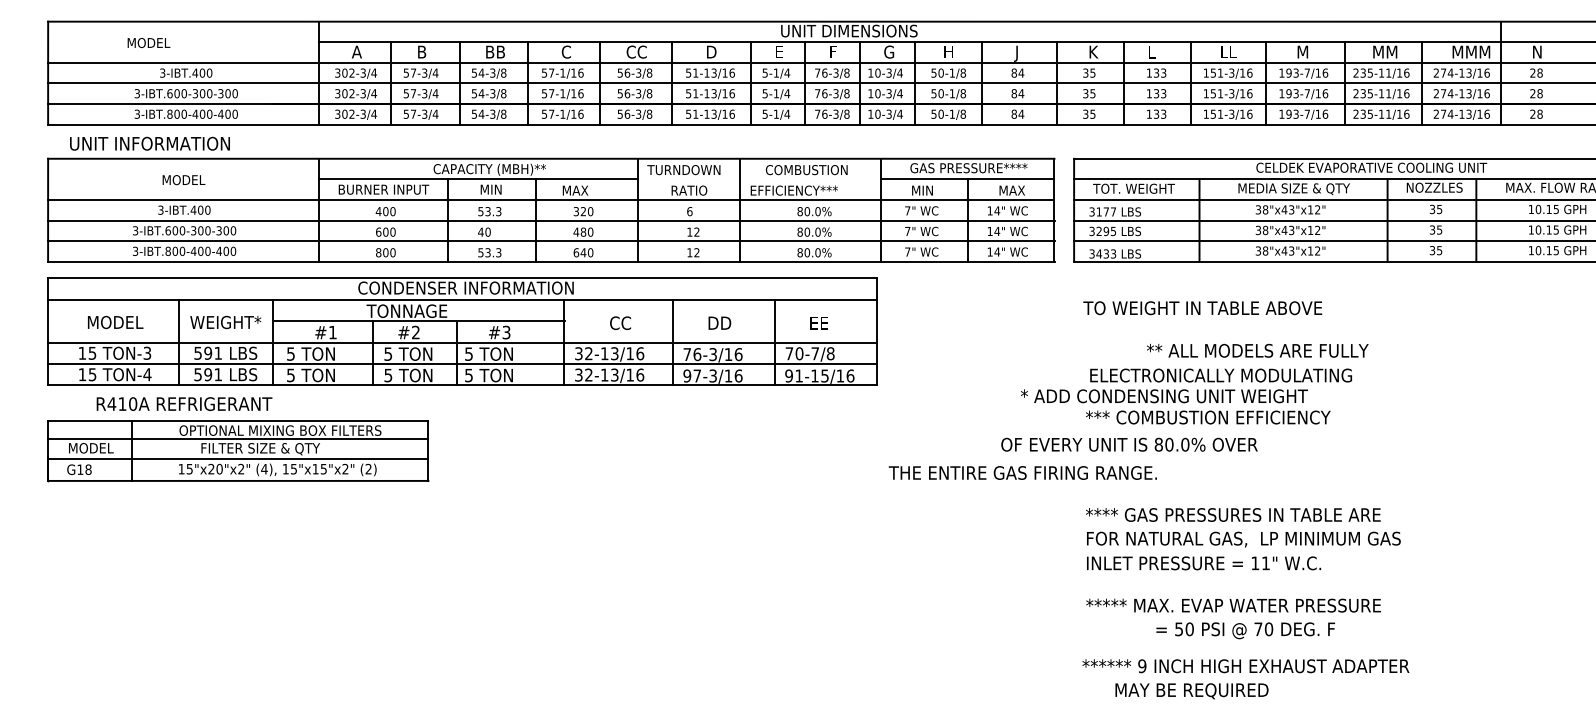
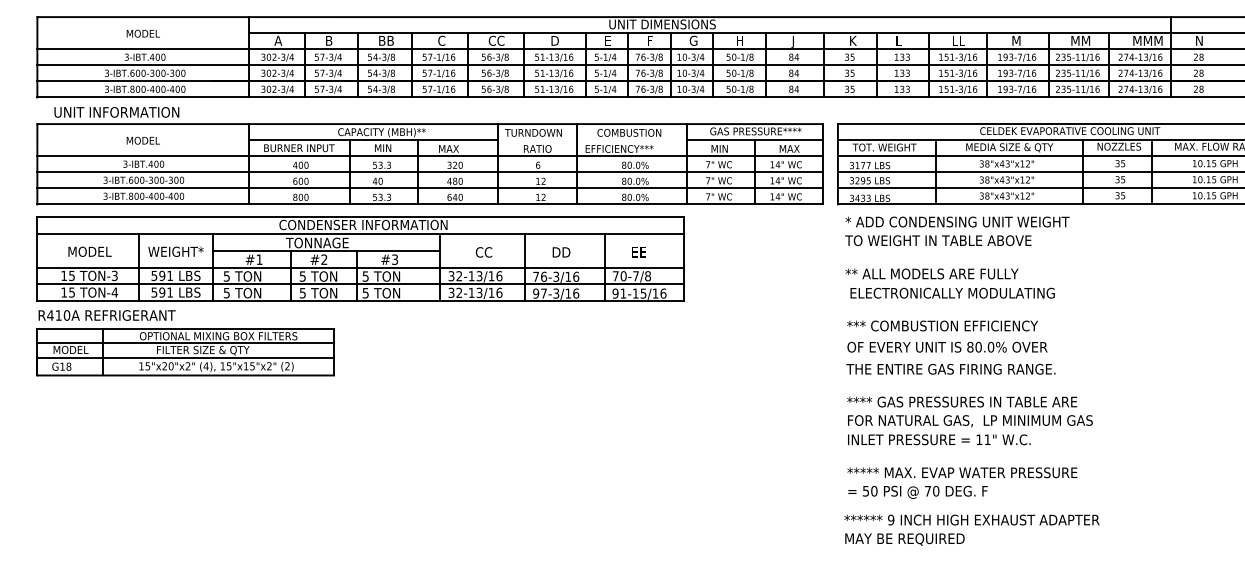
text: (148, 42) -> (143, 33), moved
text: (1257, 350) -> (931, 273), moved
text: (1164, 396) -> (957, 222), moved
text: (184, 403) -> (107, 315), moved
text: (1129, 444) -> (947, 347), moved
text: (1022, 472) -> (950, 368), moved
text: (1245, 630) -> (917, 492), moved
text: (1191, 691) -> (904, 539), moved

